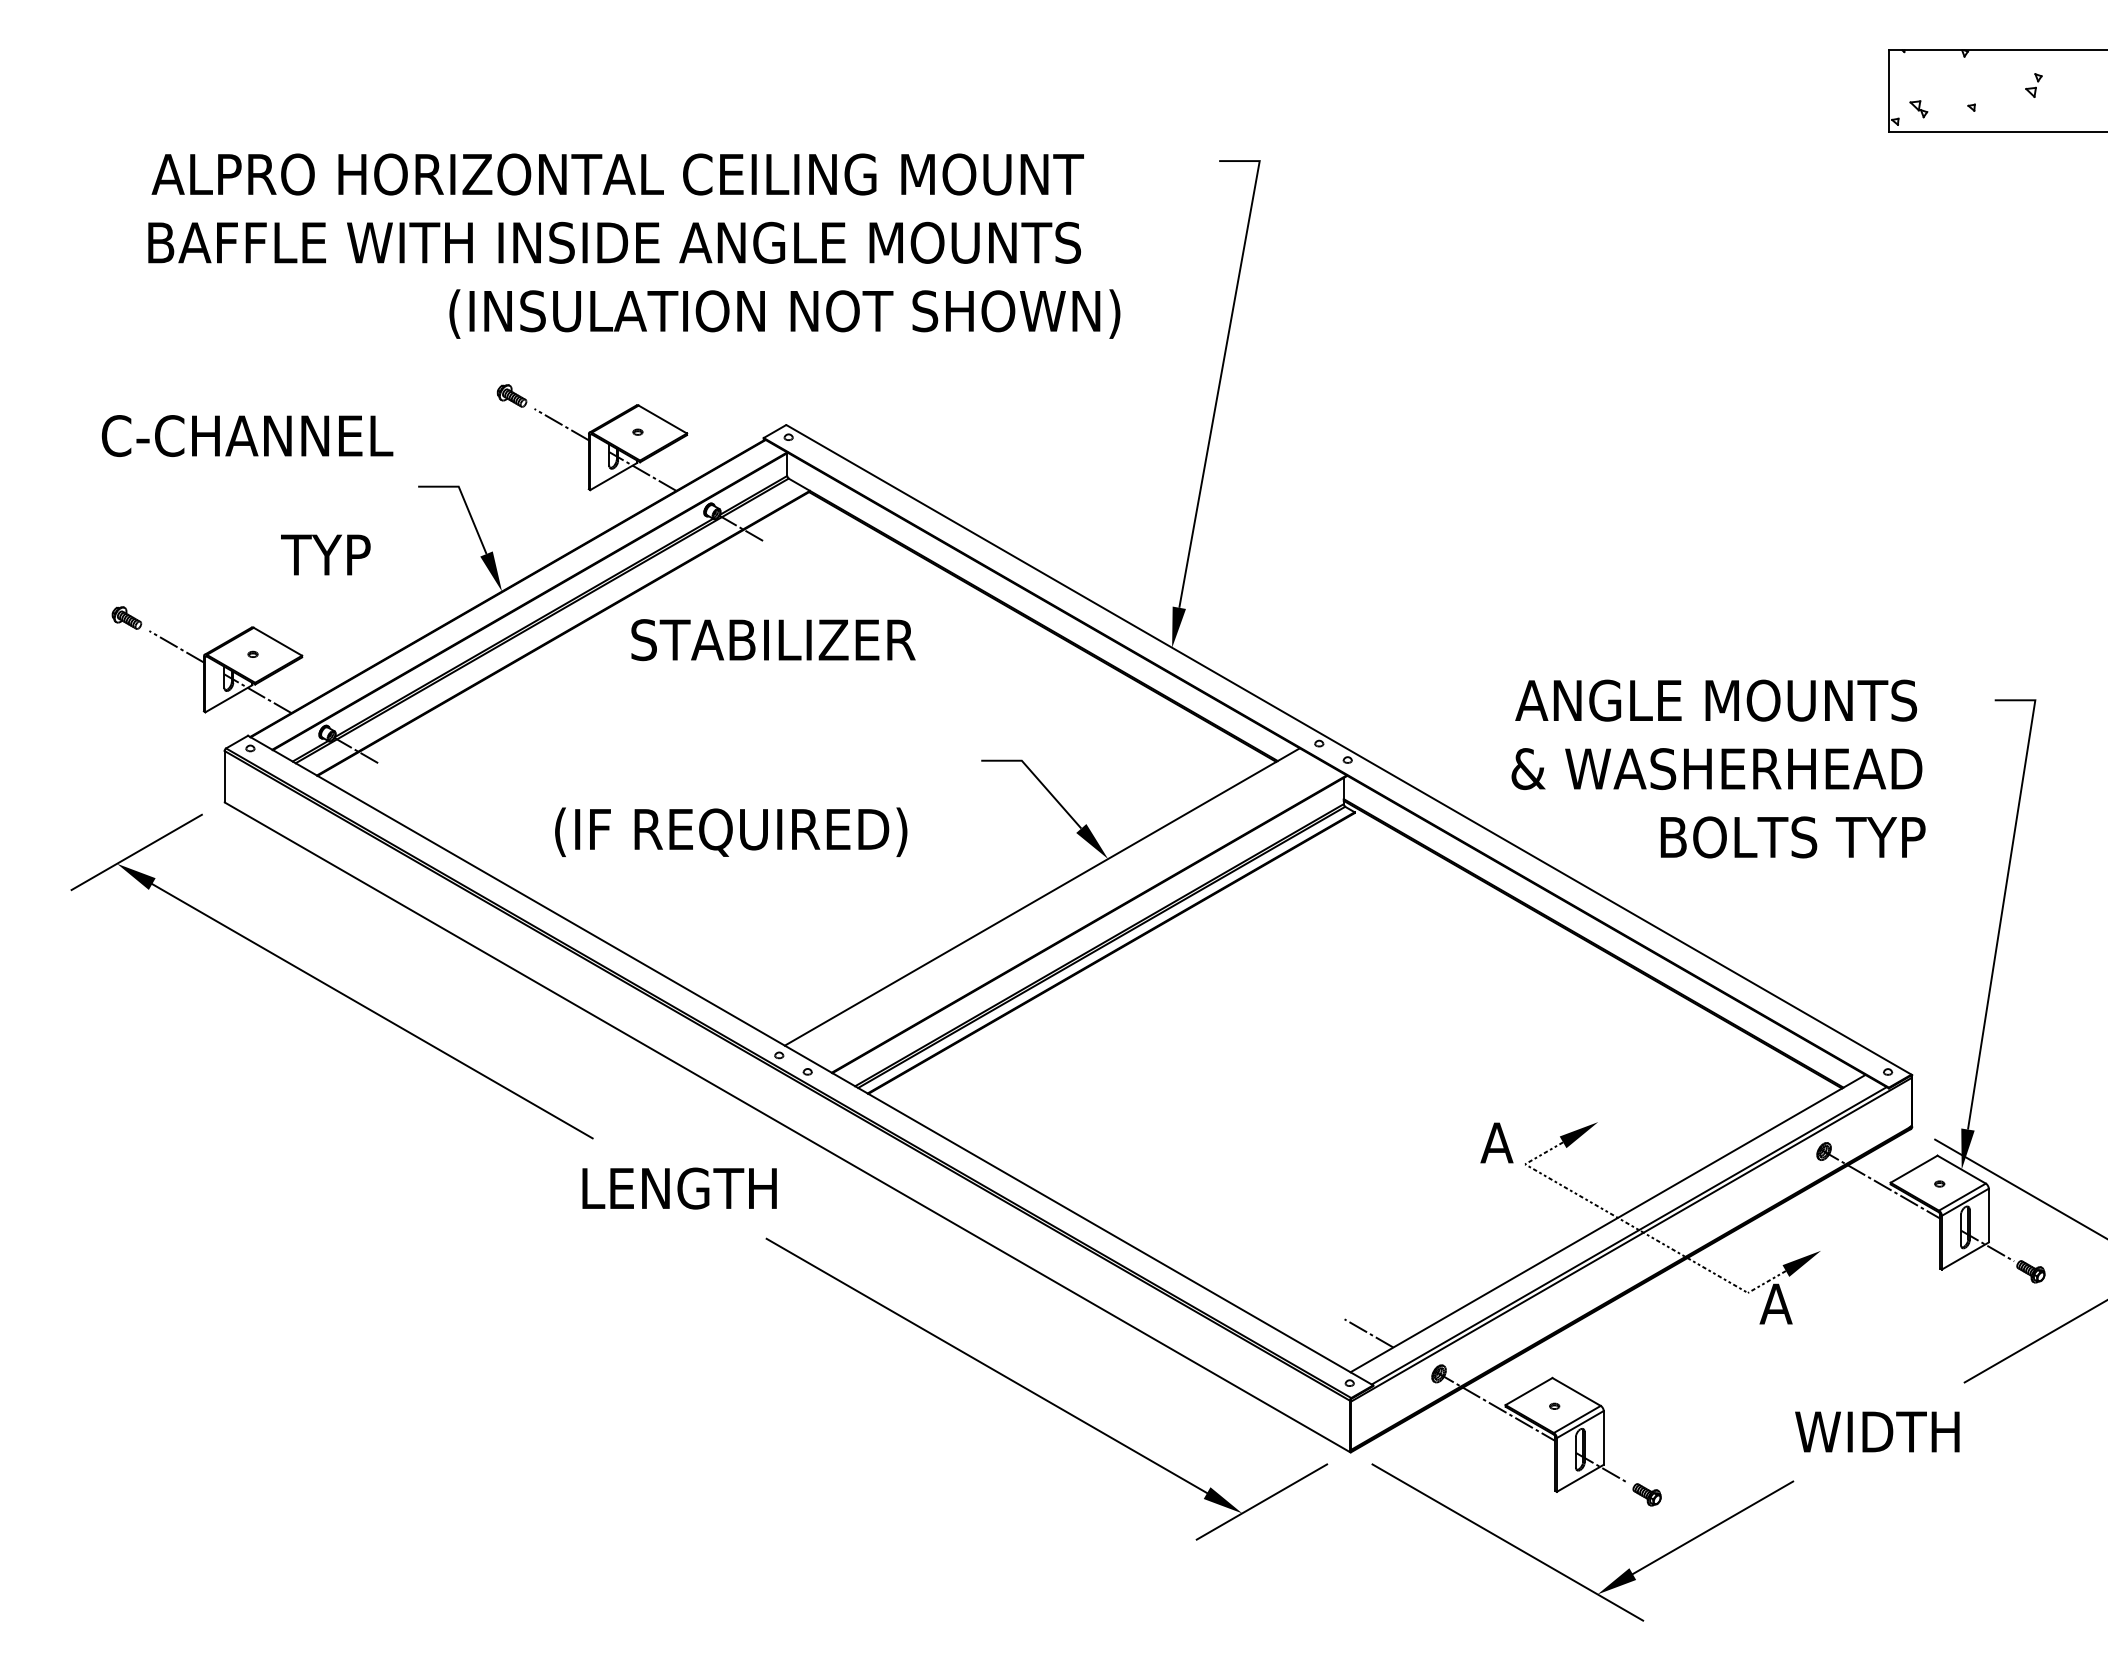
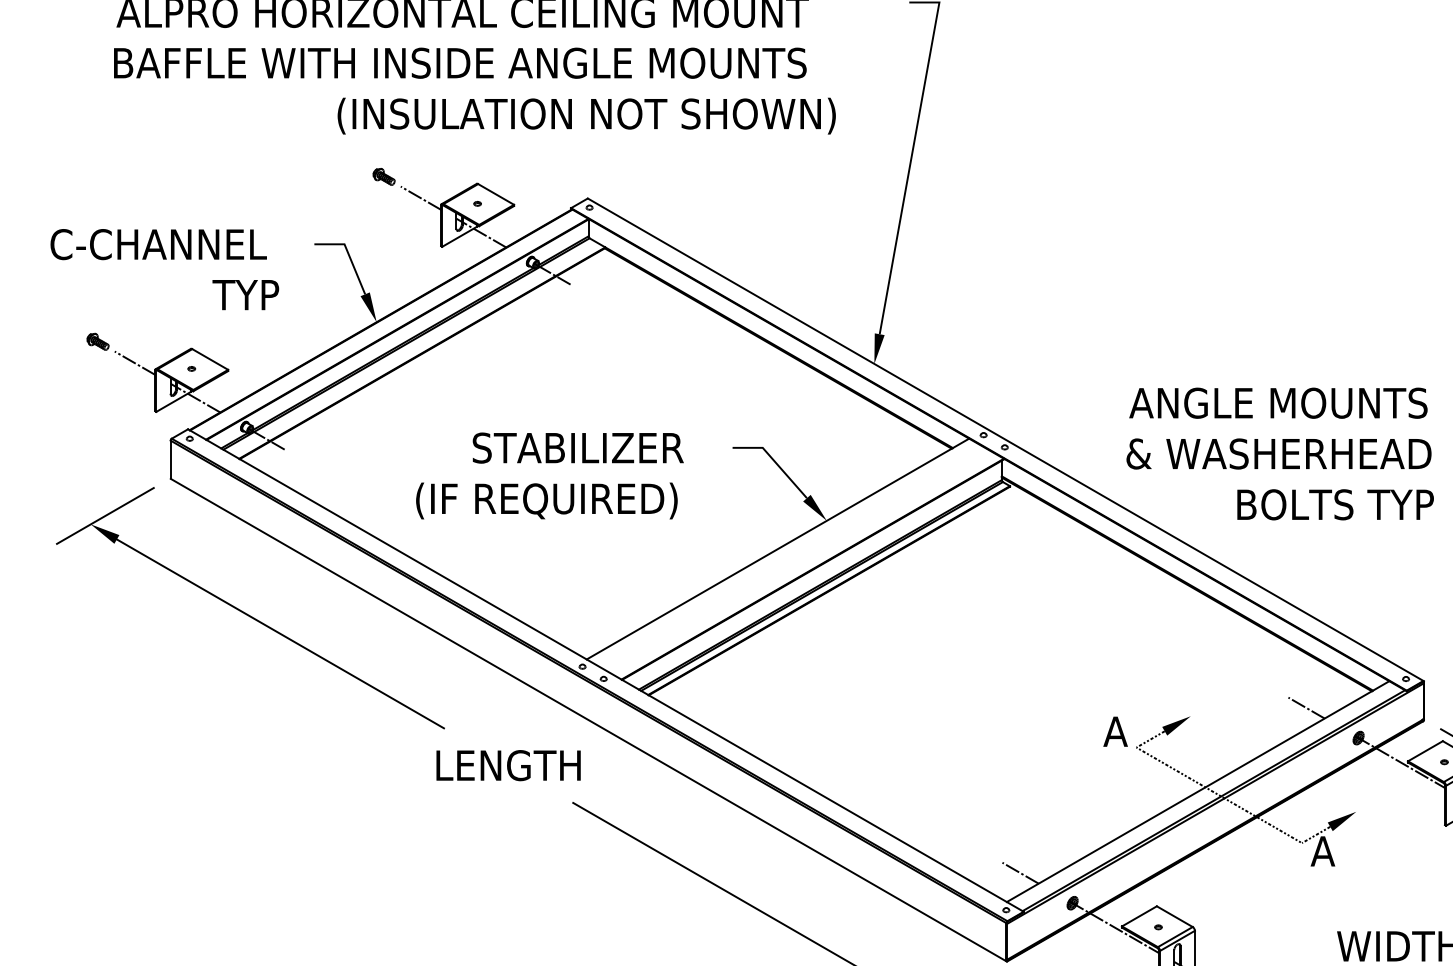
text: (247, 435) -> (158, 244), moved
text: (773, 640) -> (578, 448), moved
line: (1753, 1111) -> (1306, 708), added

